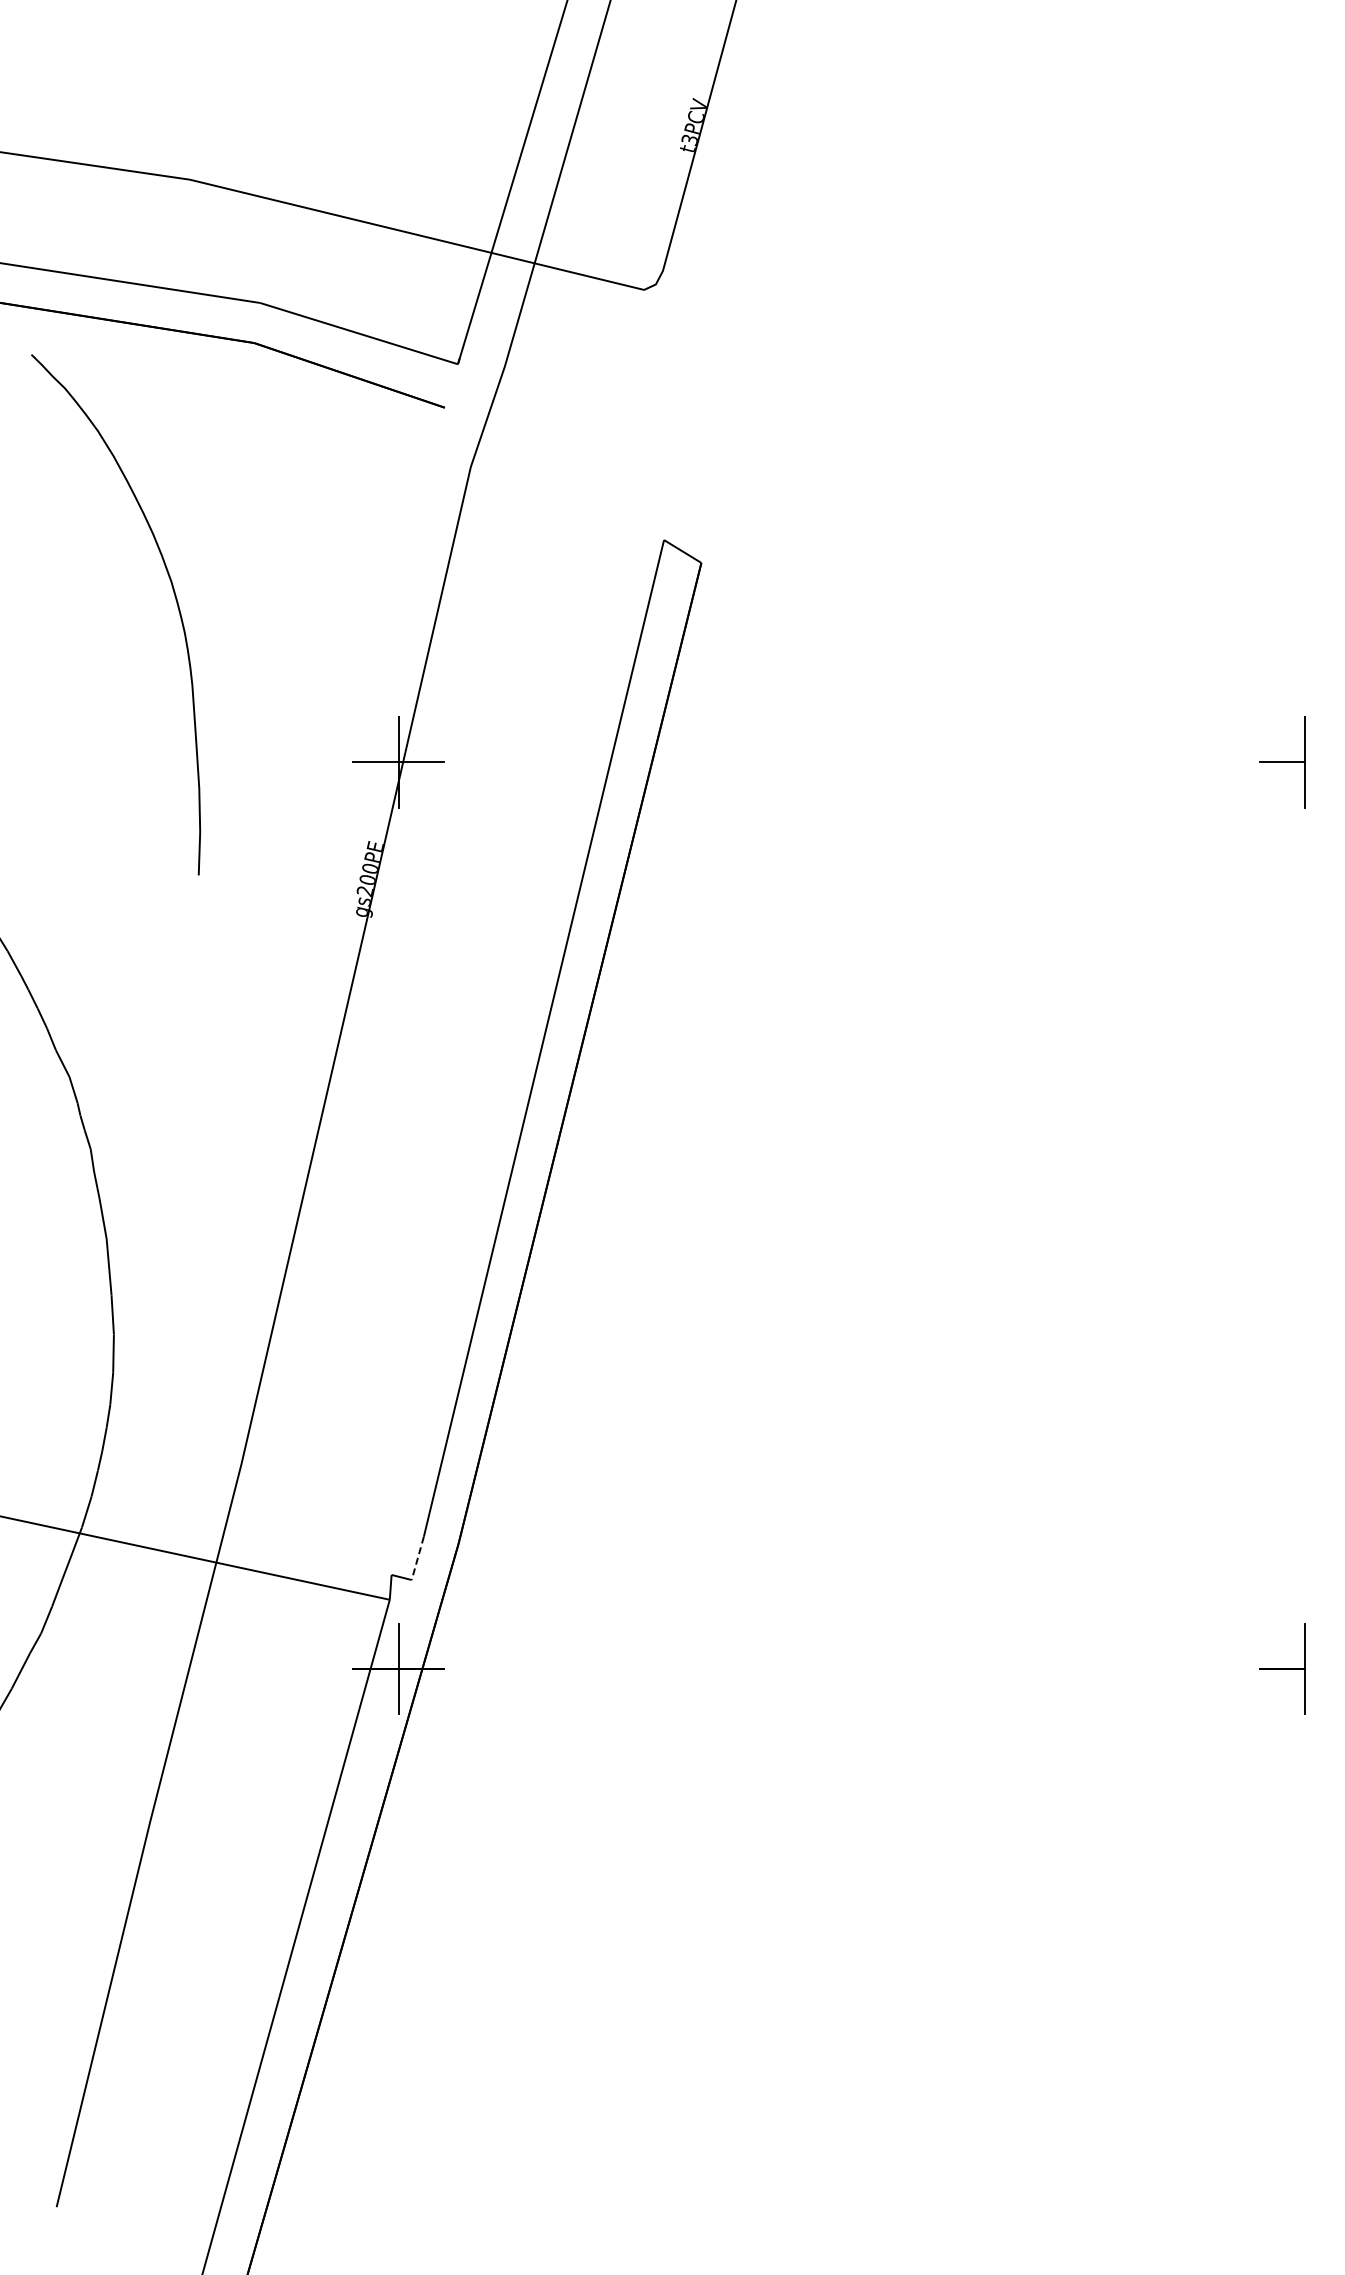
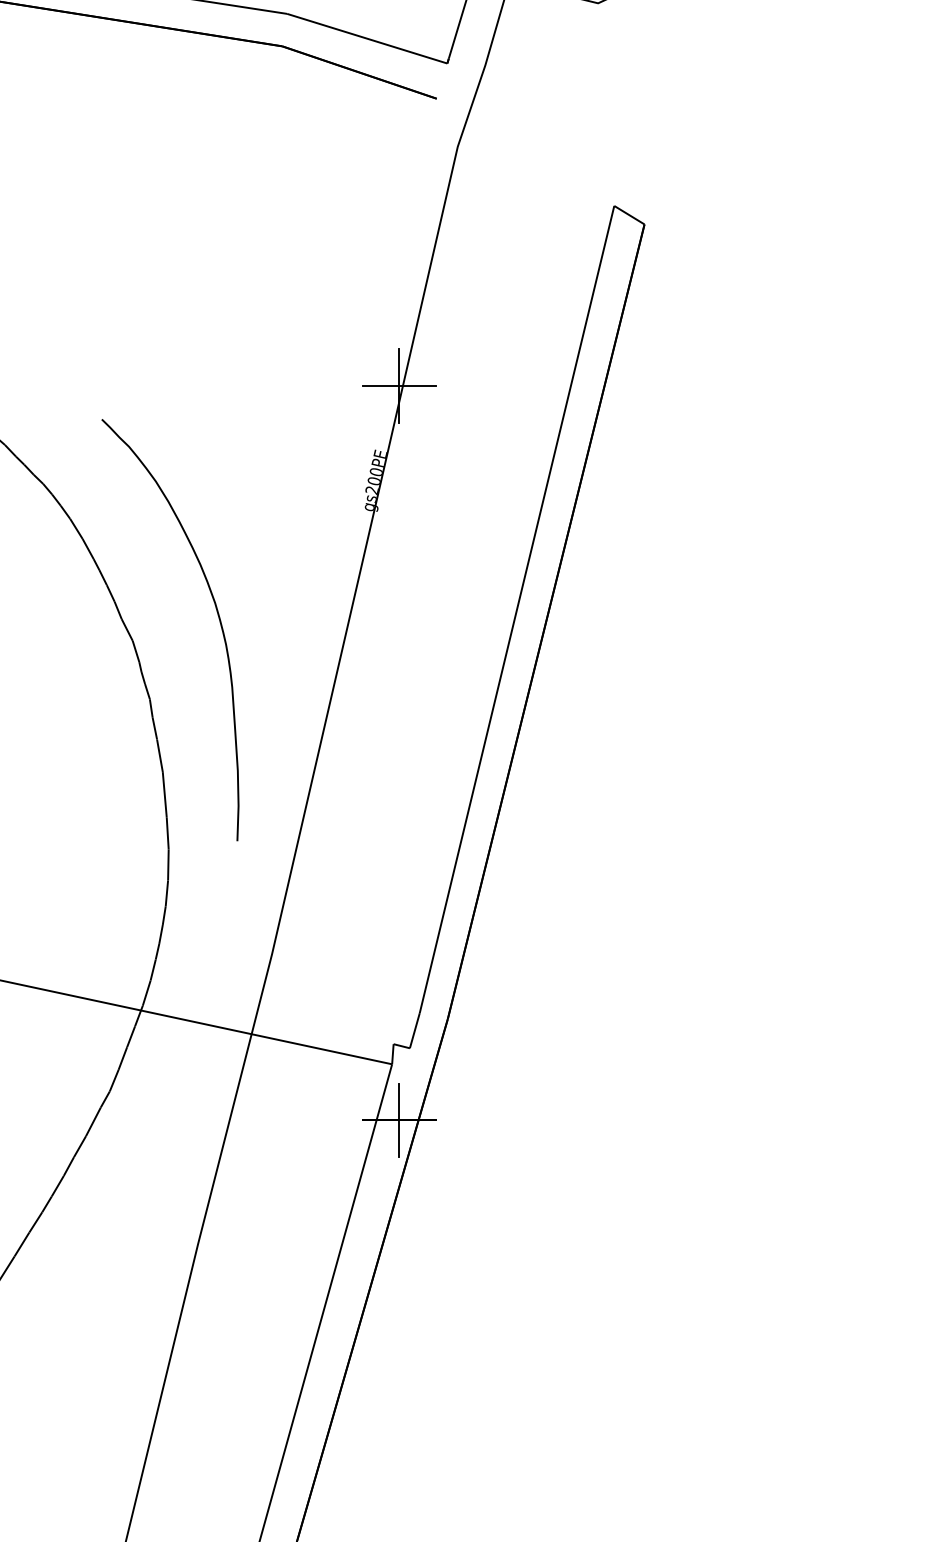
curve: (175, 600) -> (218, 618), moved
line: (417, 1558) -> (414, 1030), dashed -> solid

